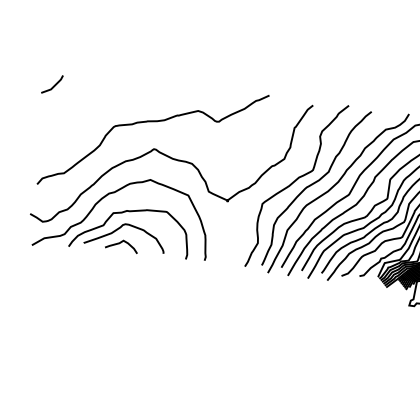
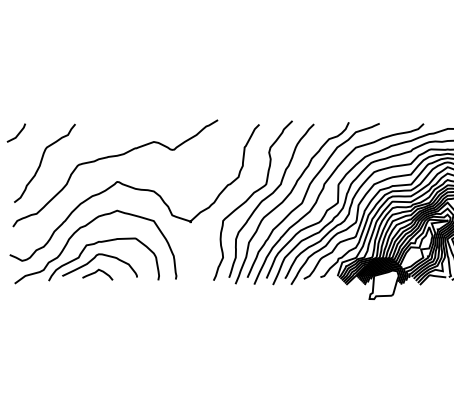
curve: (76, 118) -> (42, 161), added

